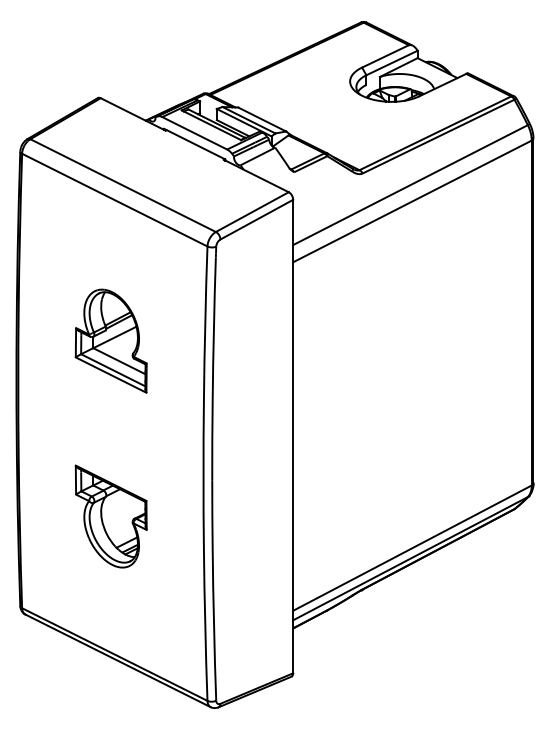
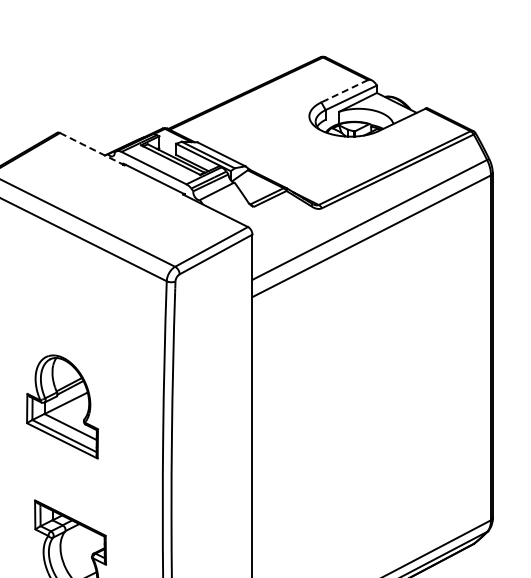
line: (385, 56) -> (344, 91), solid -> dashed
line: (133, 114) -> (92, 149), solid -> dashed
part: (110, 340) -> (61, 406), moved

